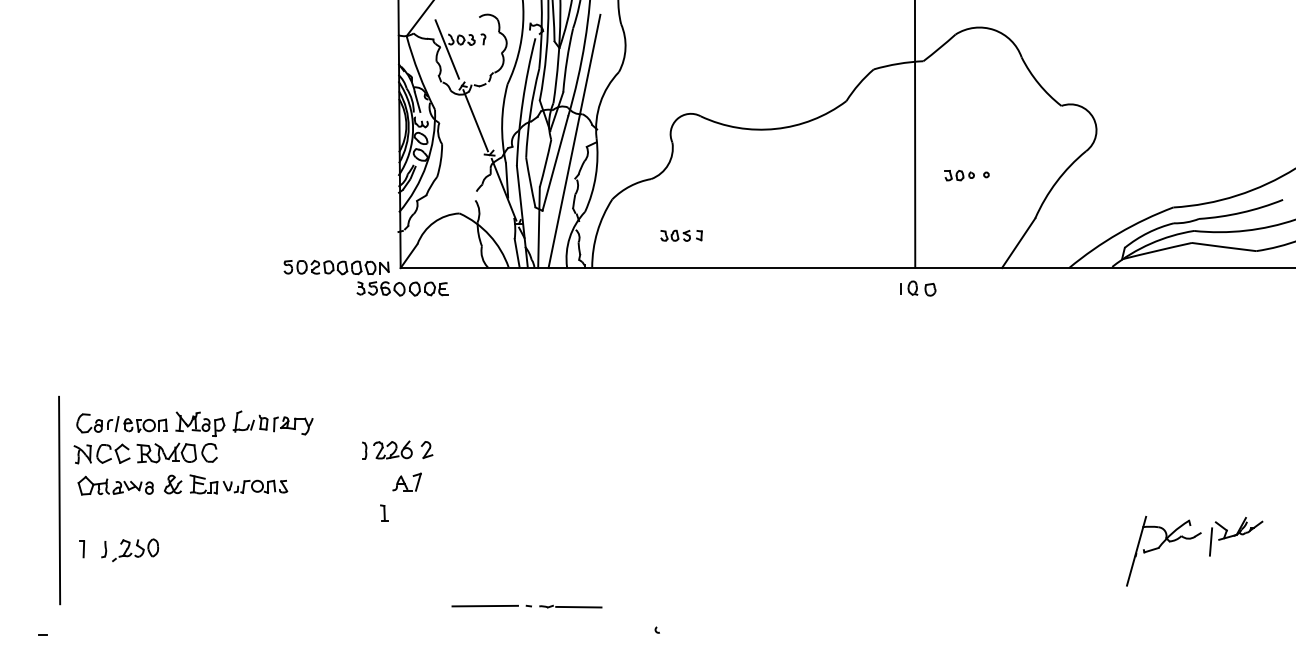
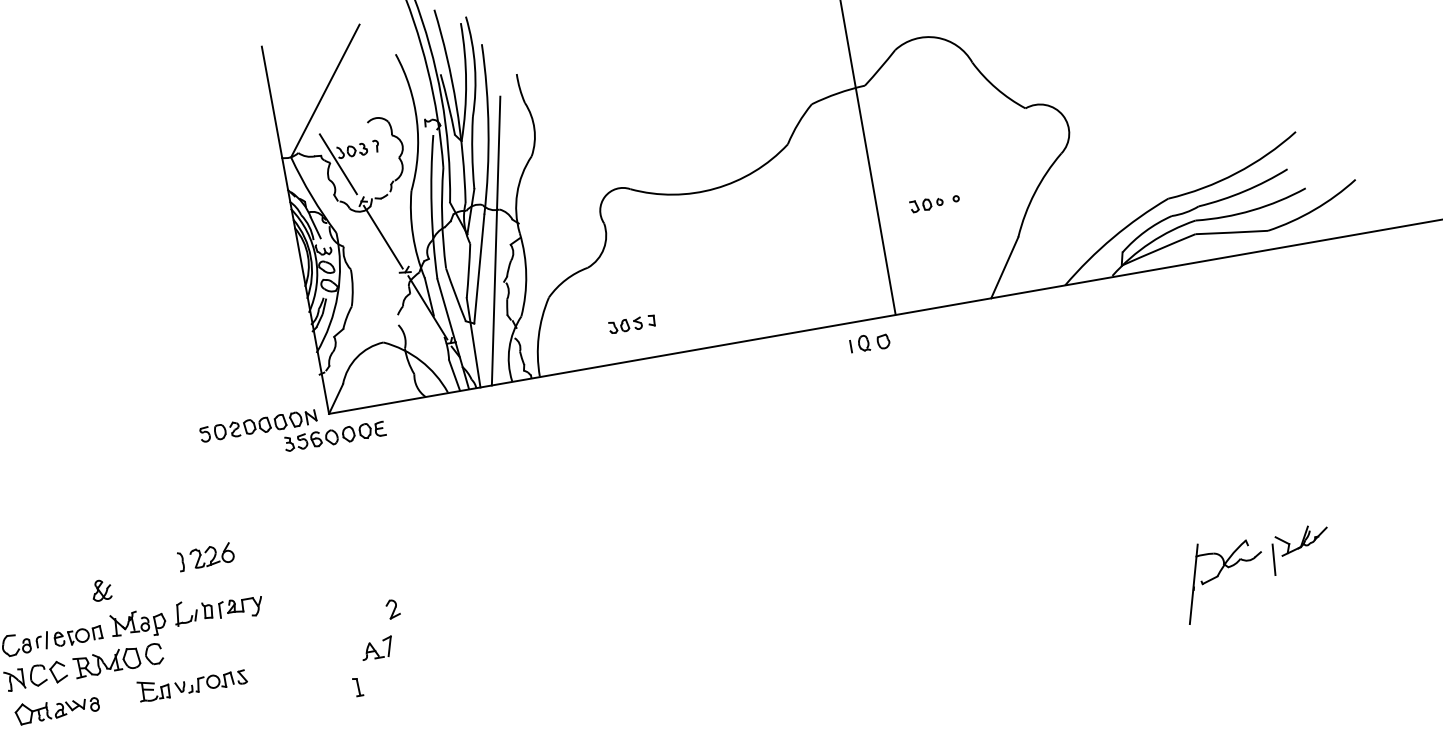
part: (918, 288) -> (870, 342), moved
part: (387, 449) -> (206, 556), moved
part: (173, 484) -> (102, 590), moved

